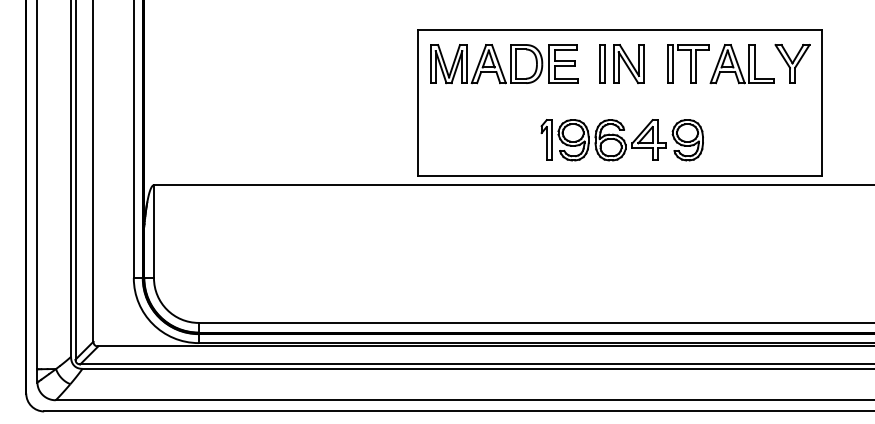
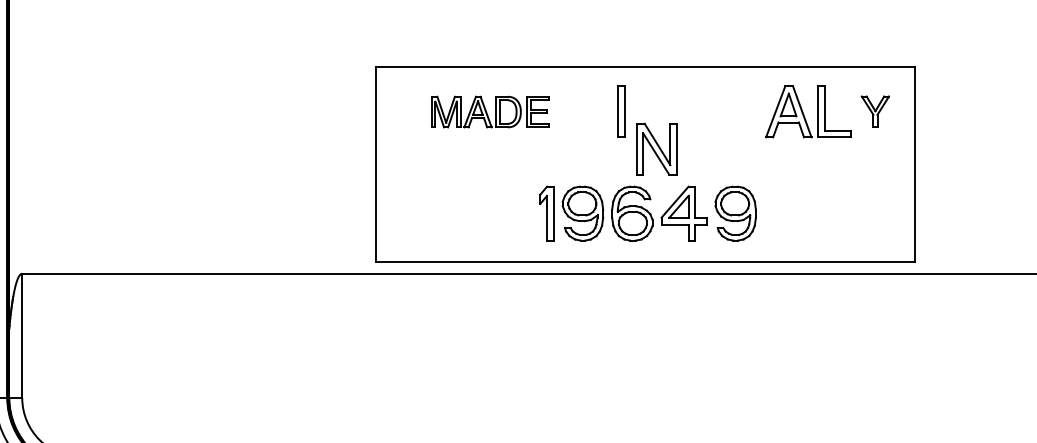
part: (688, 63) -> (736, 111), removed
part: (792, 63) -> (875, 111), size x0.6
part: (504, 64) -> (490, 112), size x0.6
part: (628, 64) -> (656, 149), moved

